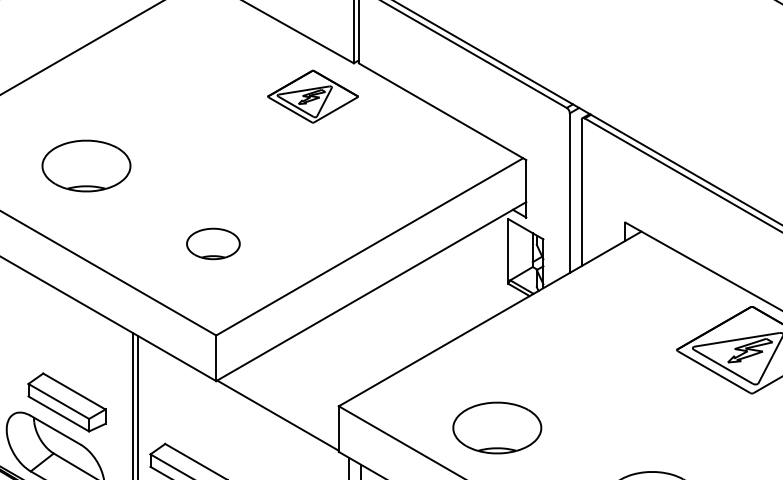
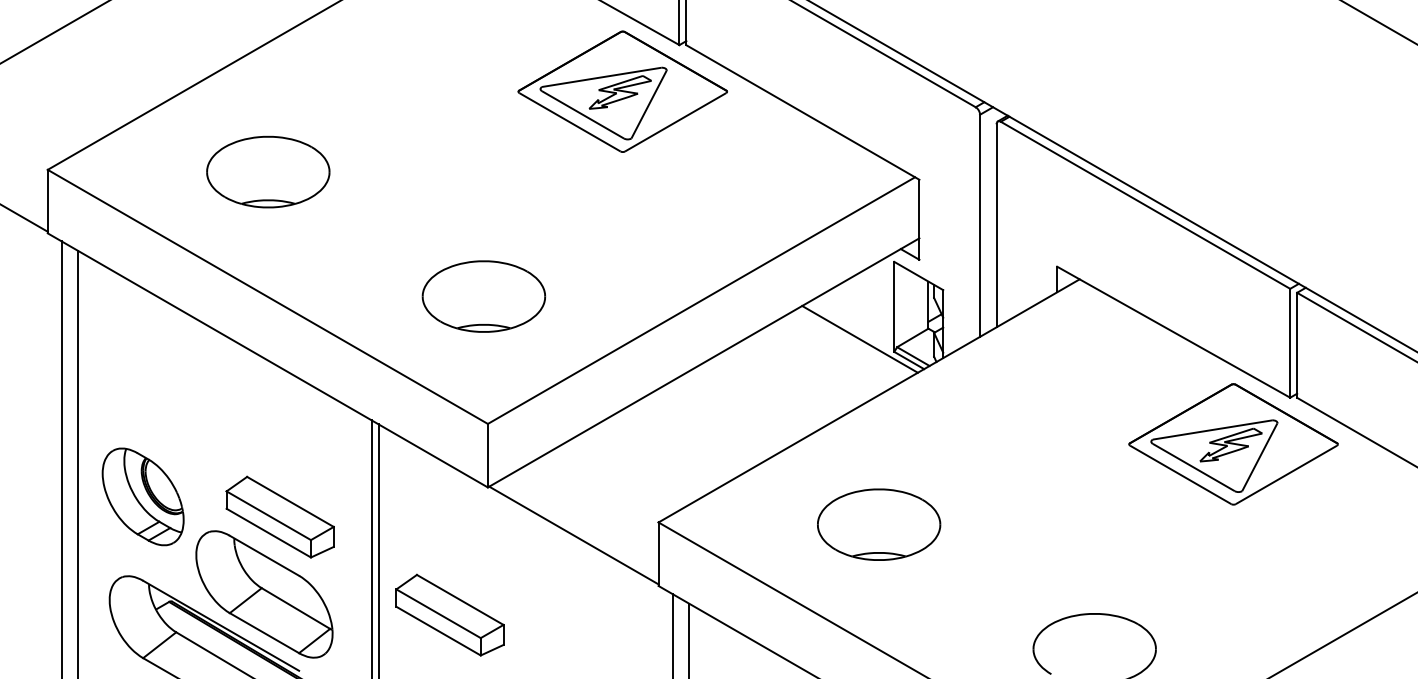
part: (312, 96) -> (622, 91), size x1.67
part: (86, 165) -> (268, 171), moved
part: (213, 243) -> (483, 296), size x1.67
line: (483, 274) -> (859, 338), added
part: (497, 427) -> (879, 524), moved

